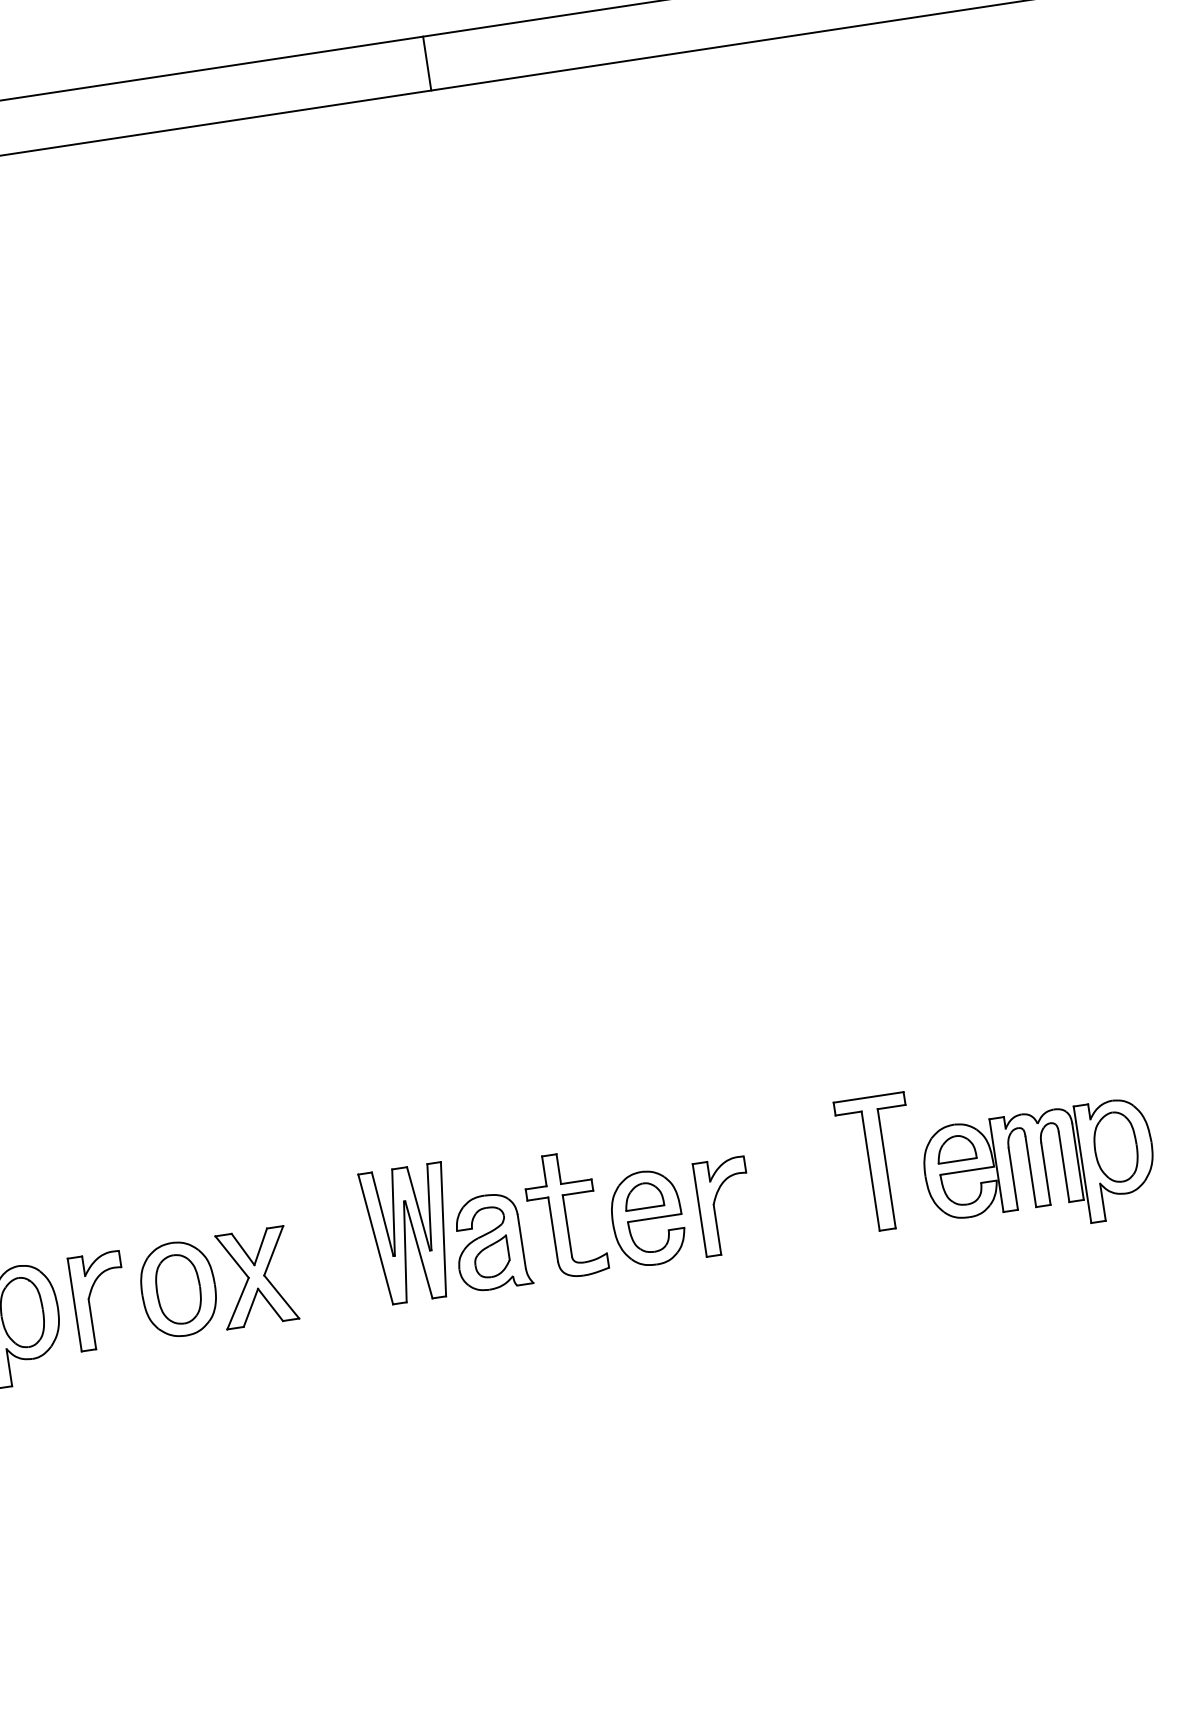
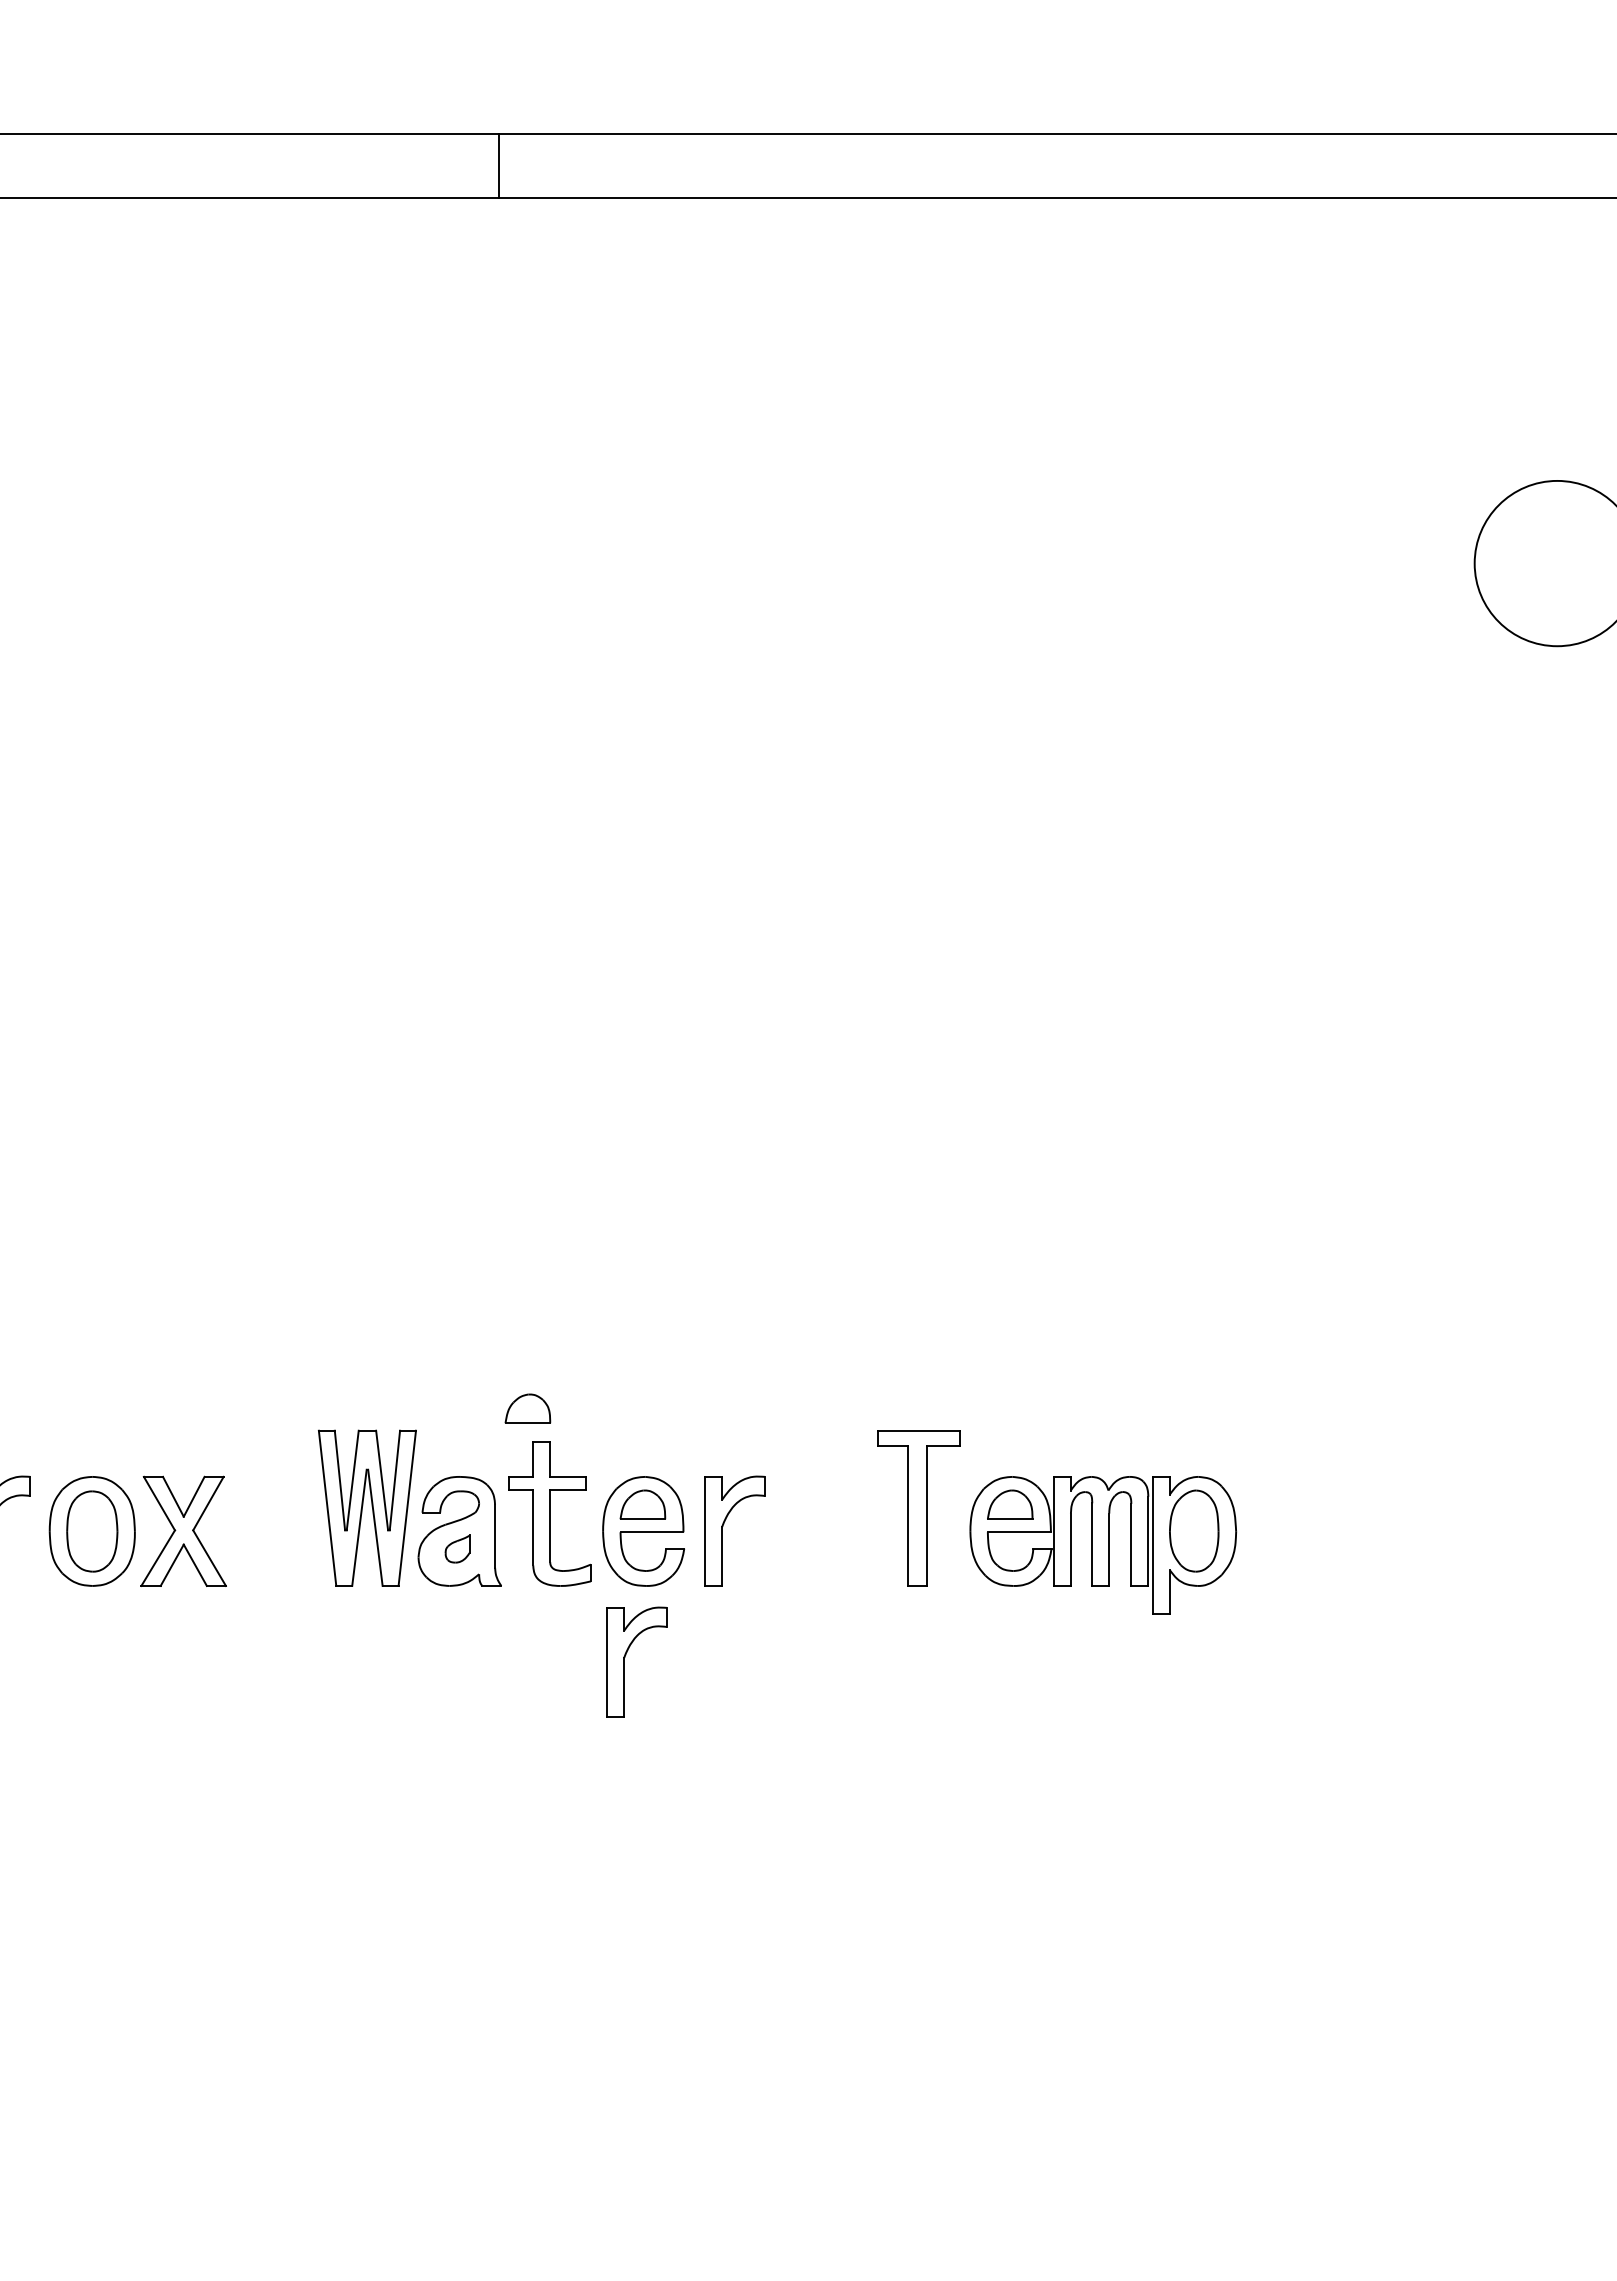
line: (427, 63) -> (499, 165), moved
part: (532, 1128) -> (527, 1408), added
part: (491, 1256) -> (457, 1548), size x0.6
part: (648, 1326) -> (626, 1655), added

